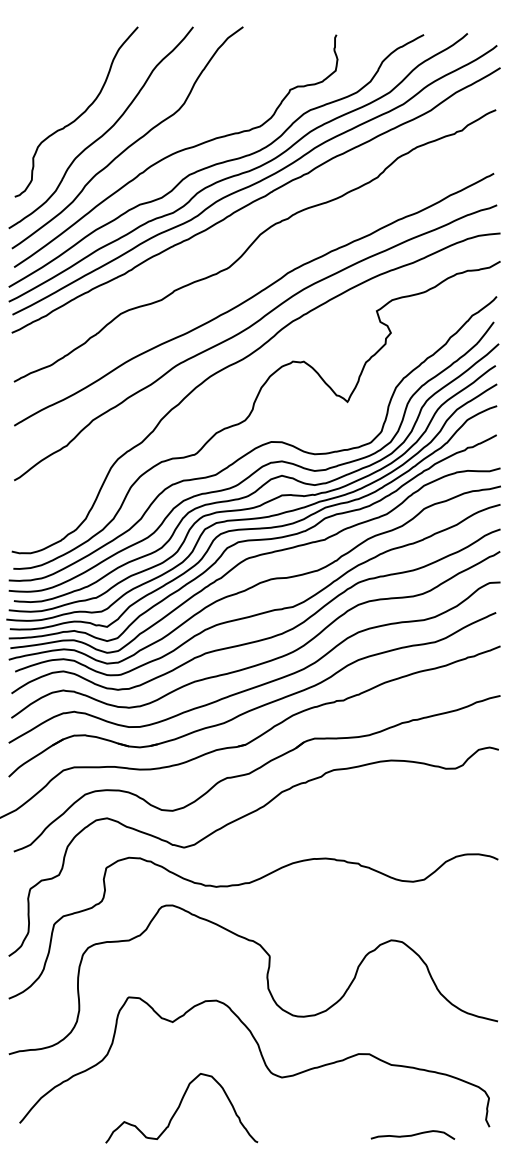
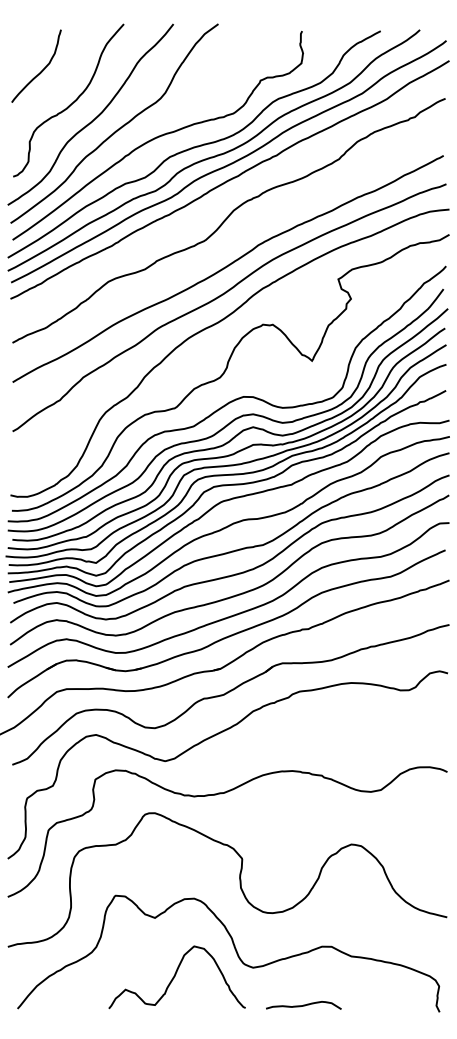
curve: (46, 78) -> (41, 70), added
curve: (179, 1107) -> (175, 976), moved
curve: (412, 1135) -> (303, 1005), moved

